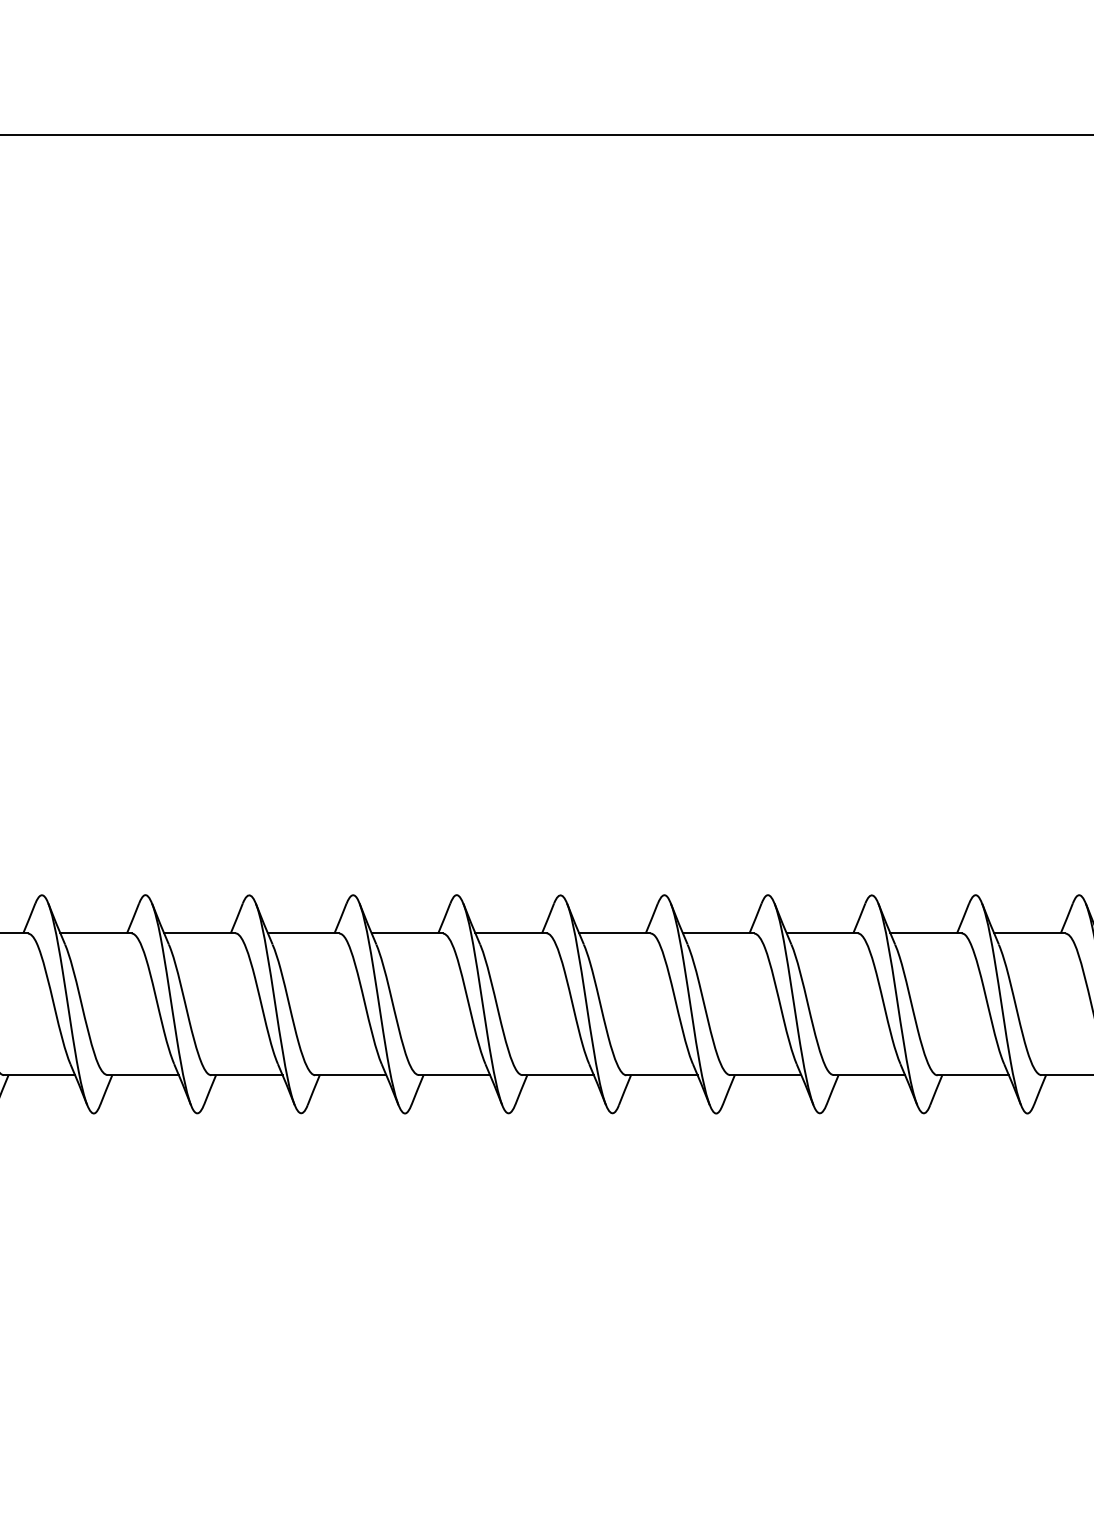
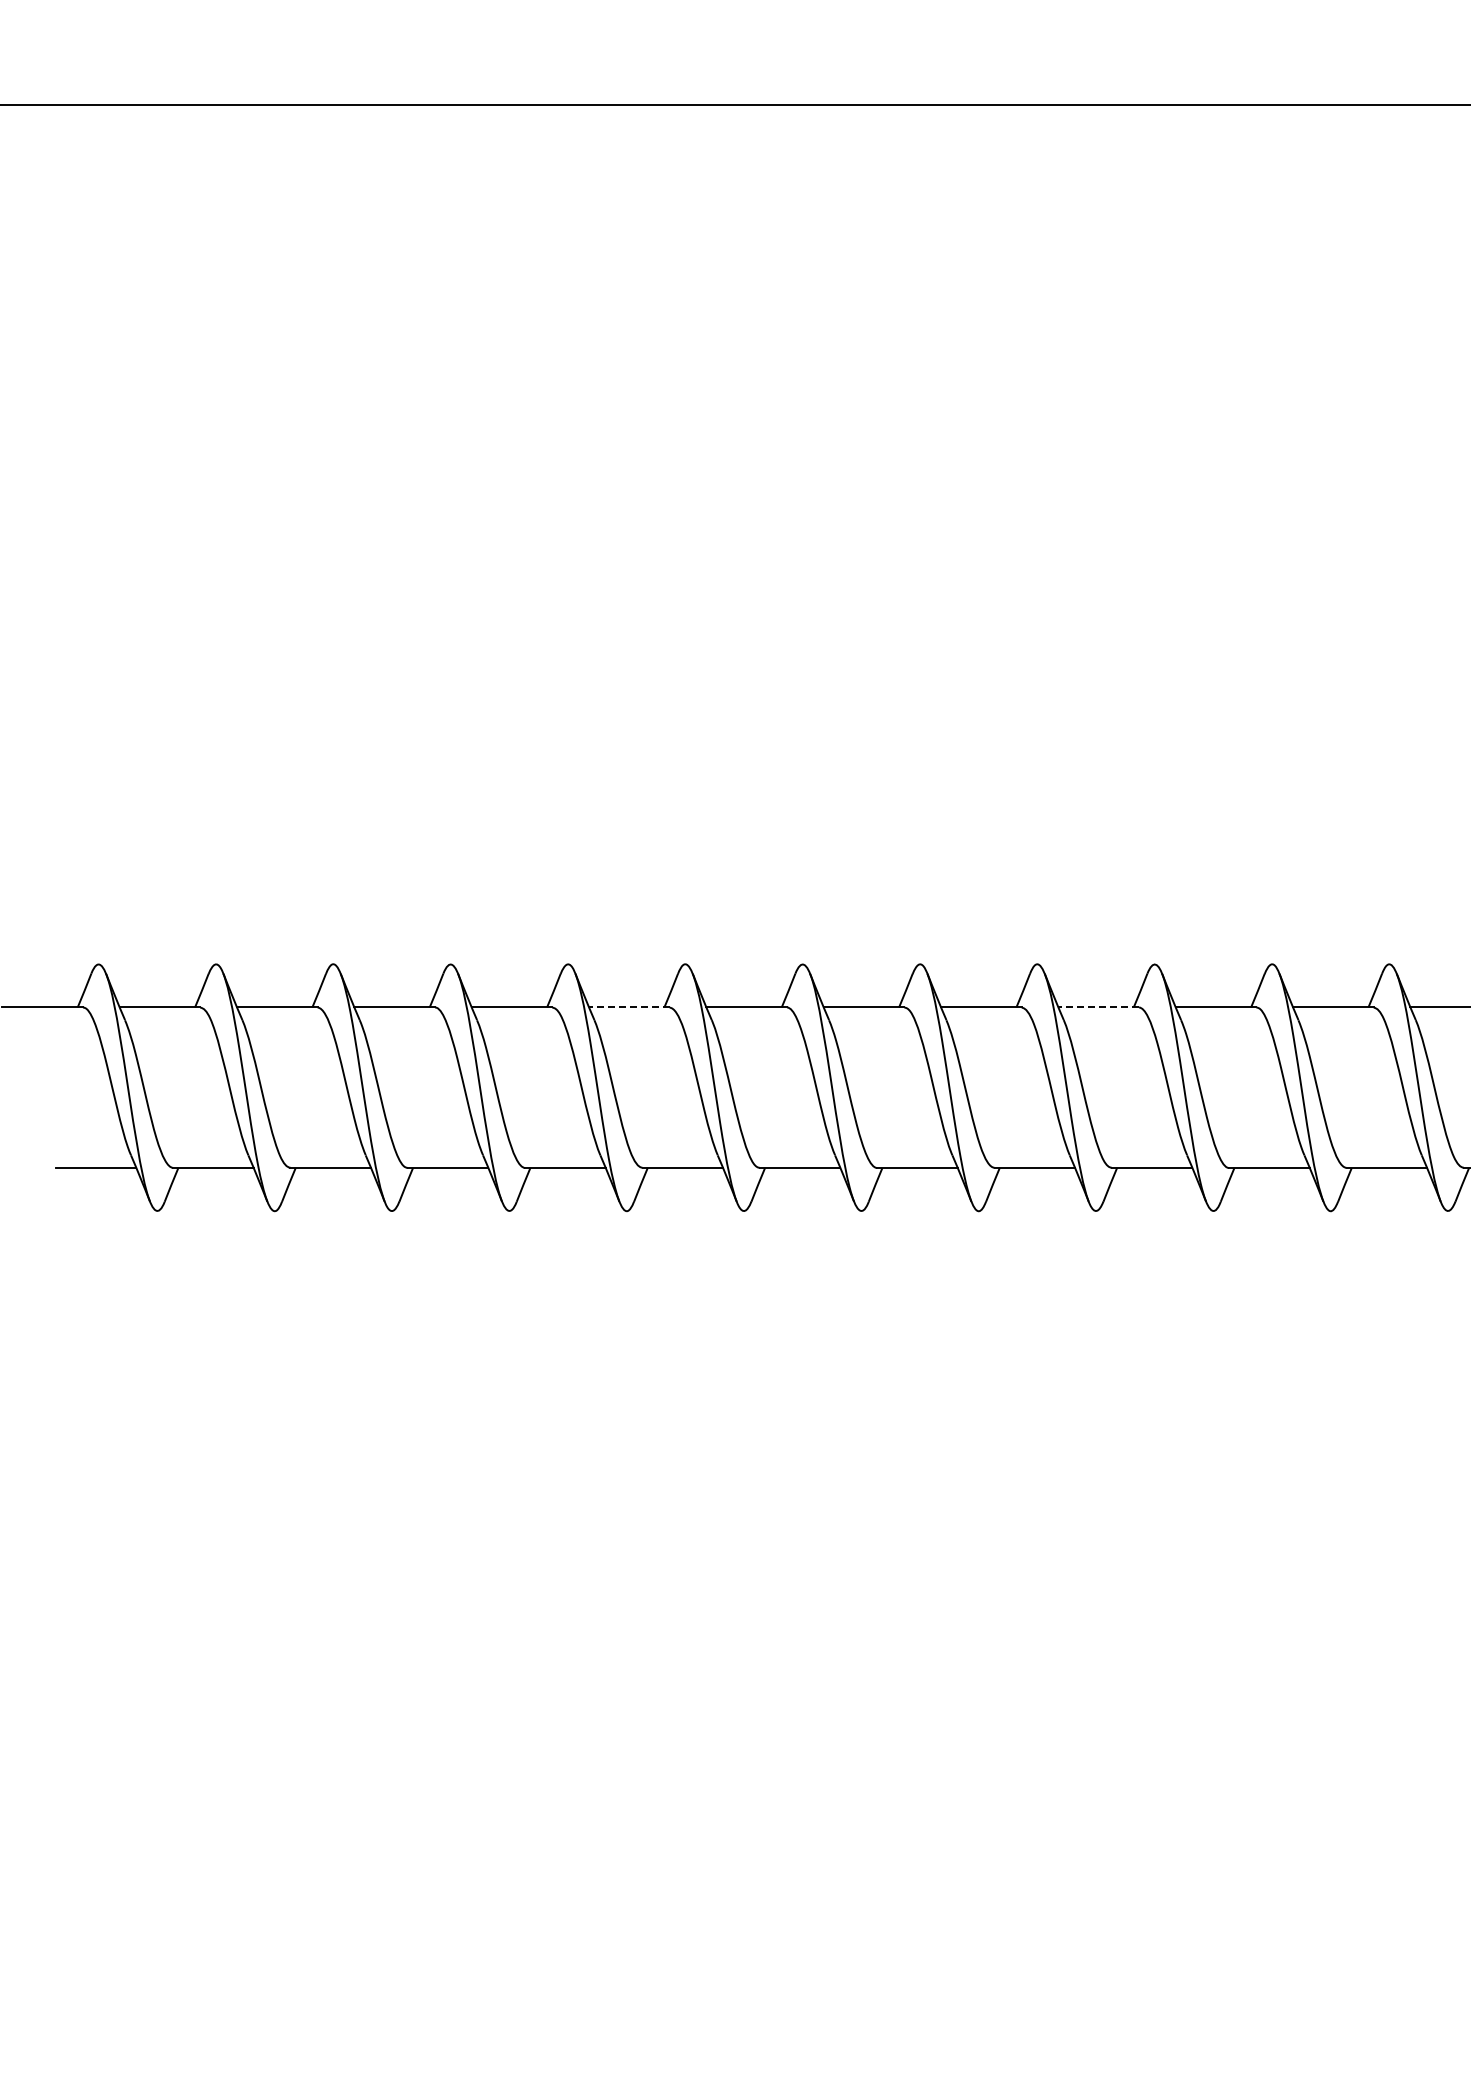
line: (406, 933) -> (628, 1007), solid -> dashed
line: (822, 933) -> (1098, 1007), solid -> dashed

